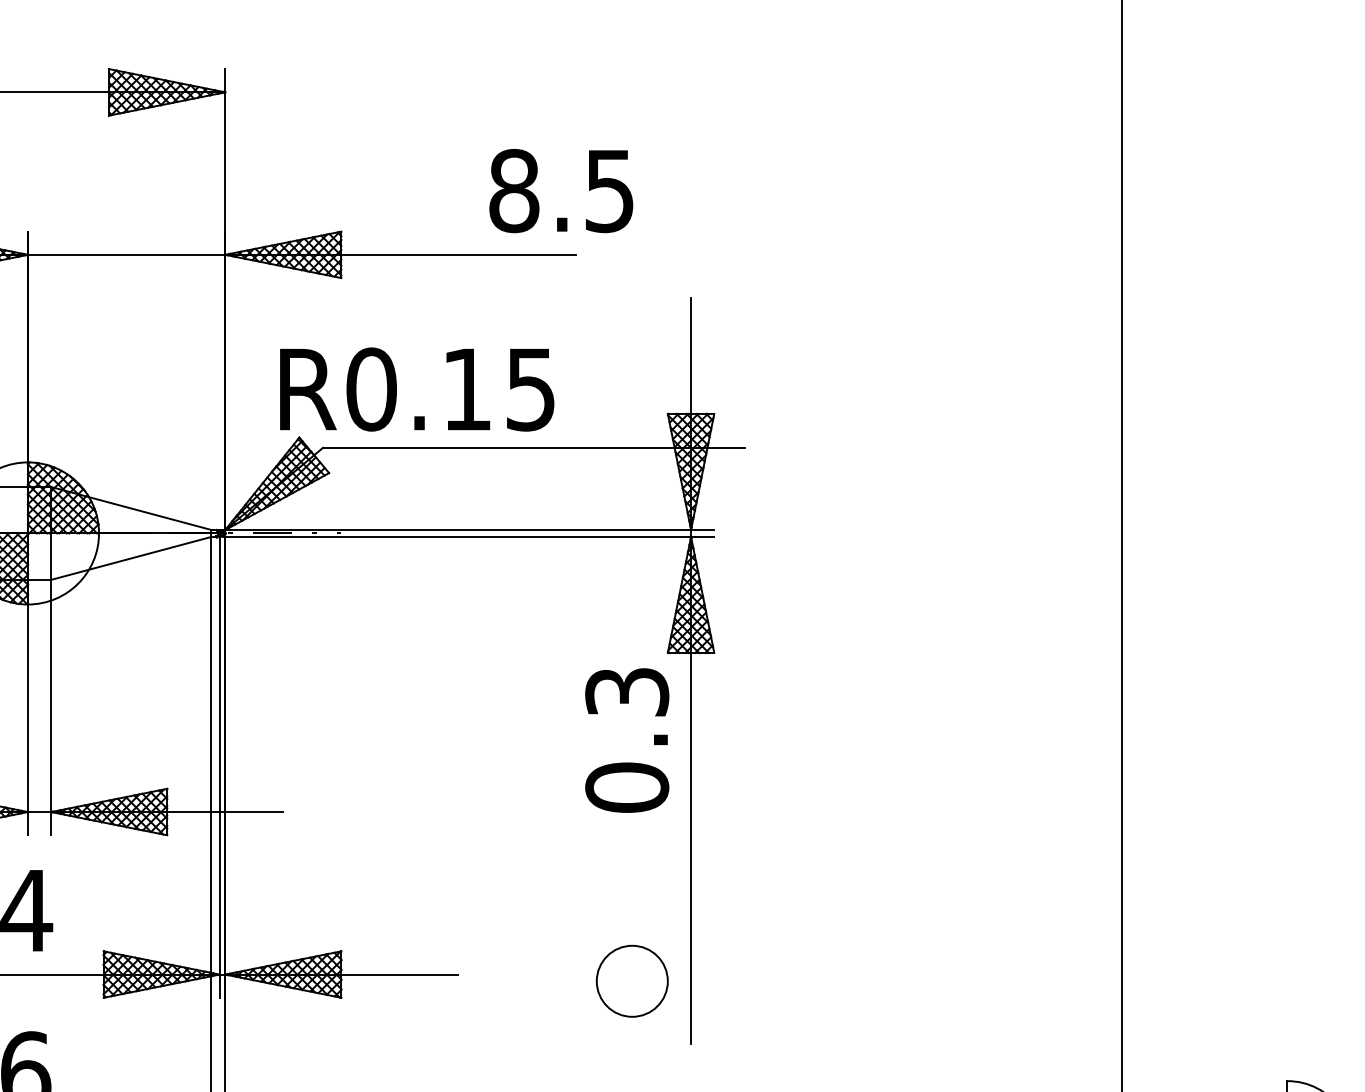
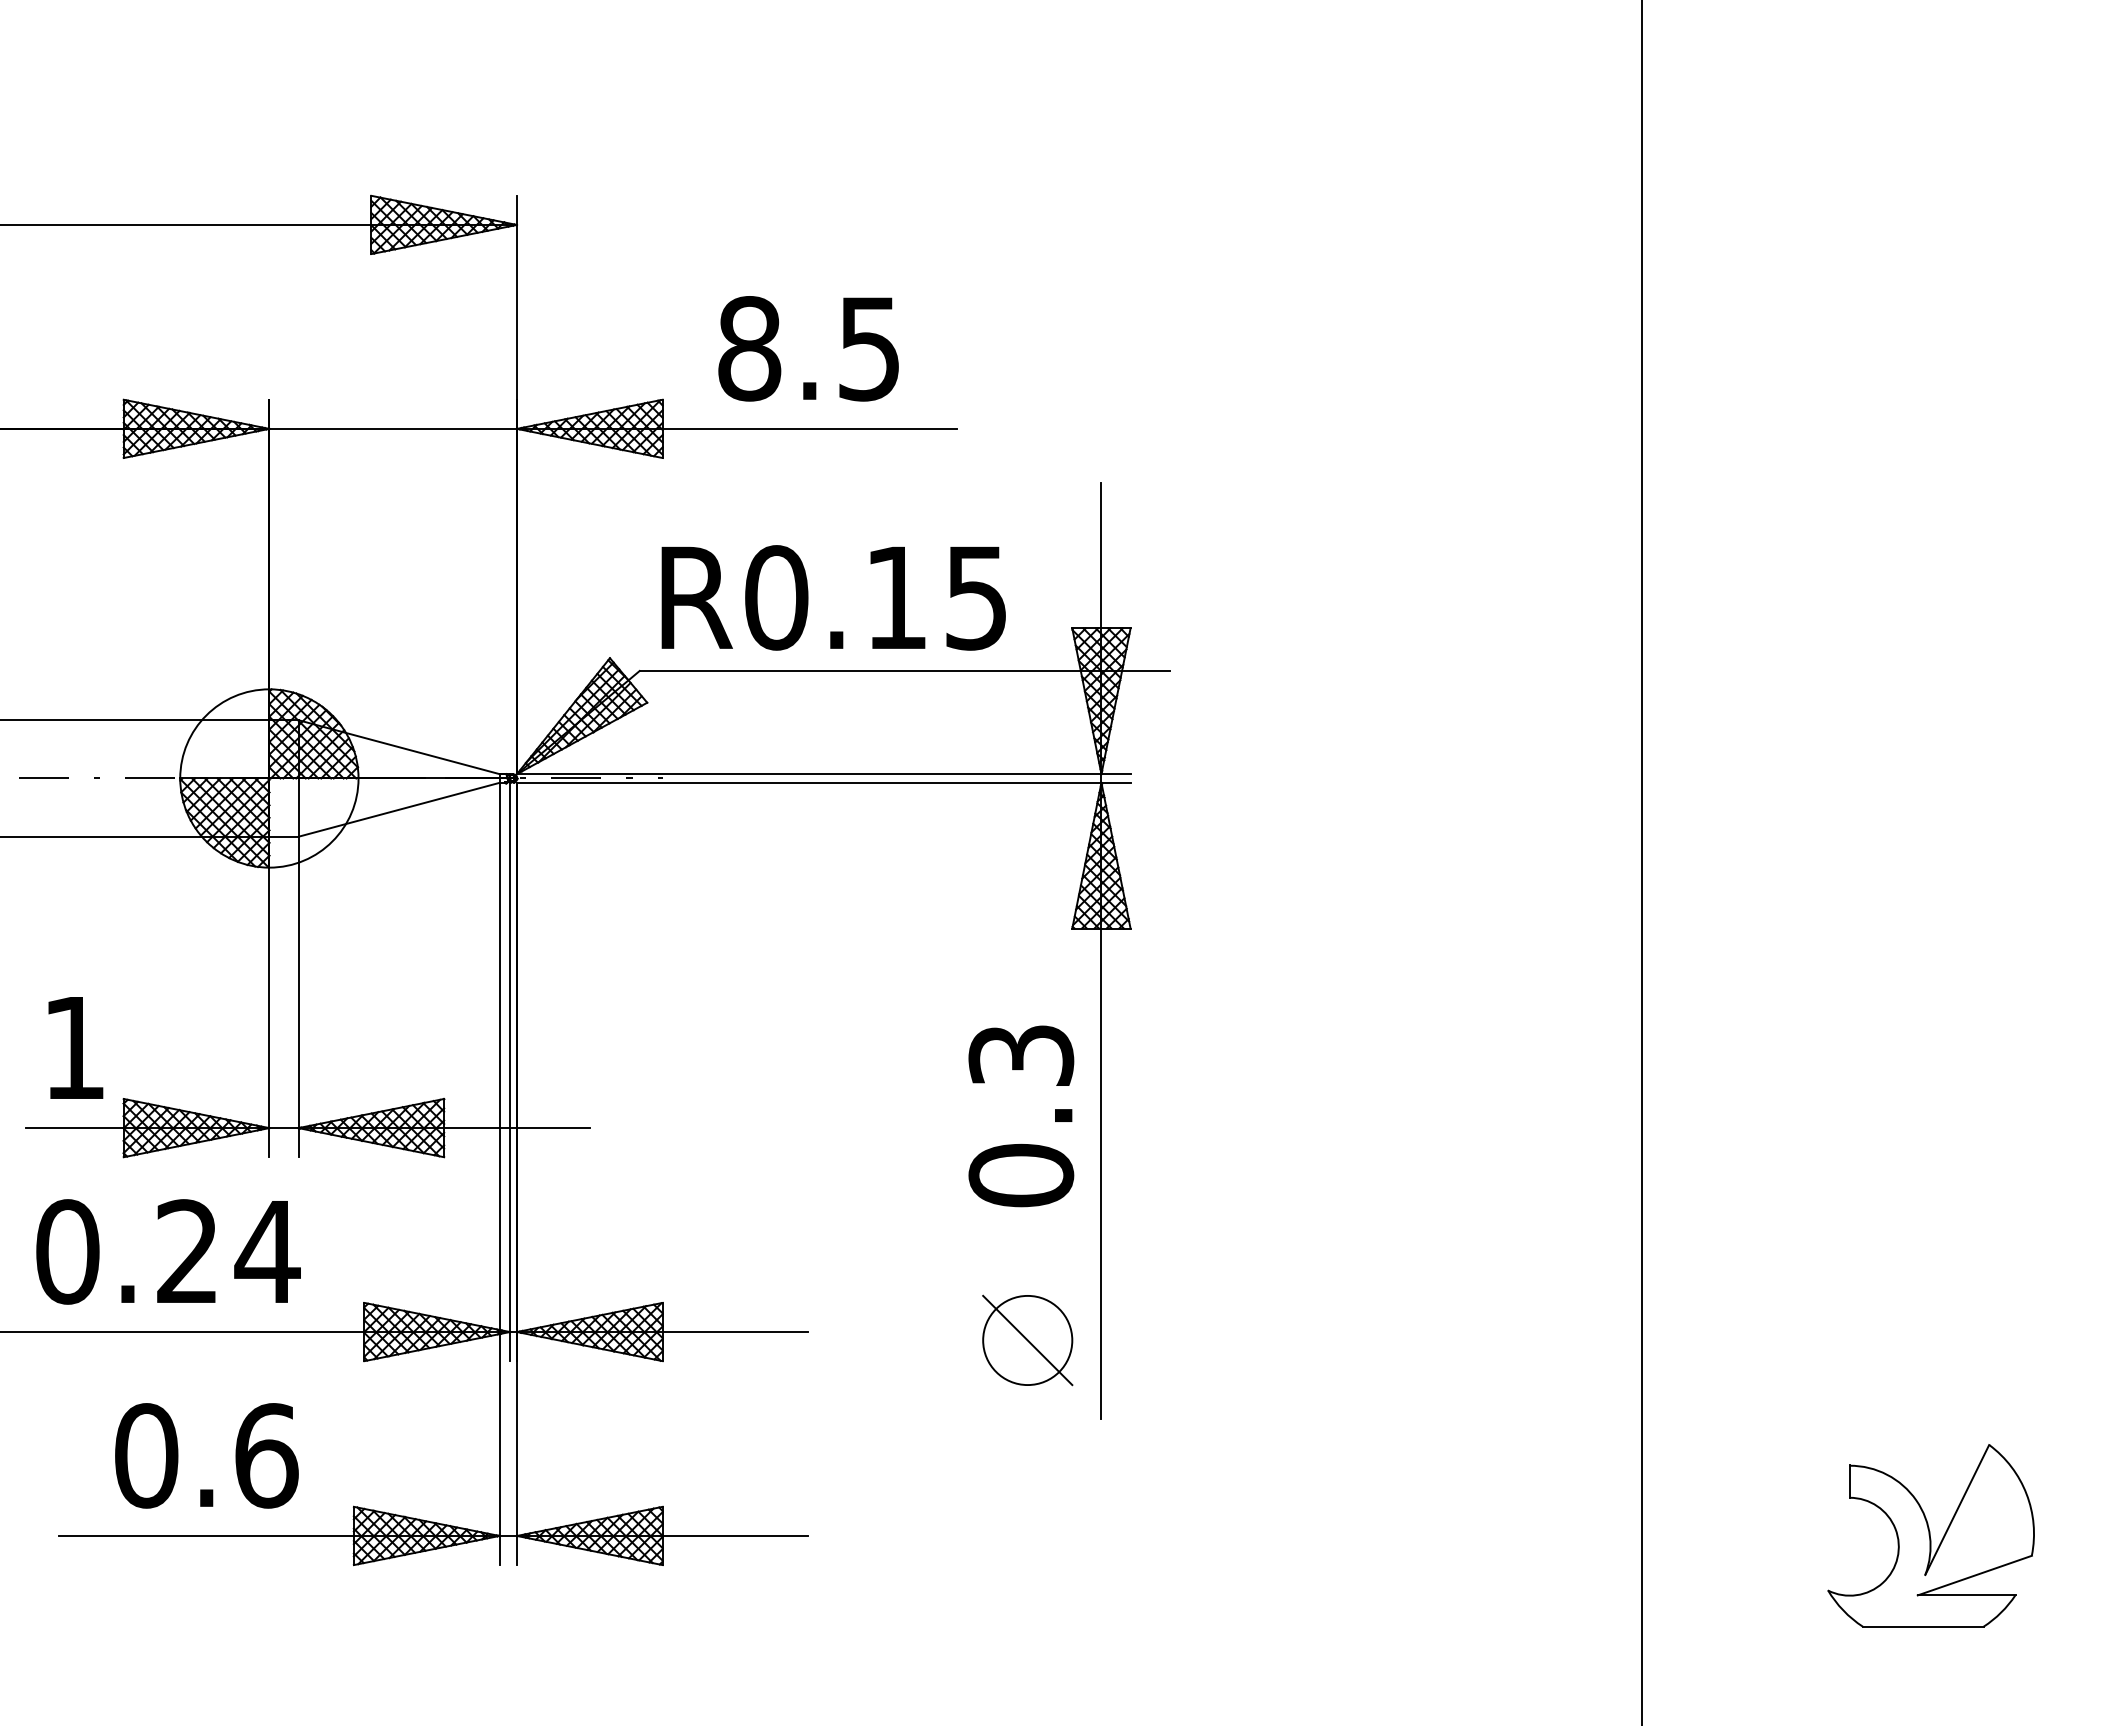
text: (561, 190) -> (808, 348), moved
text: (416, 389) -> (833, 597), moved
text: (627, 740) -> (1021, 1116), moved
line: (632, 981) -> (1027, 1340), added

